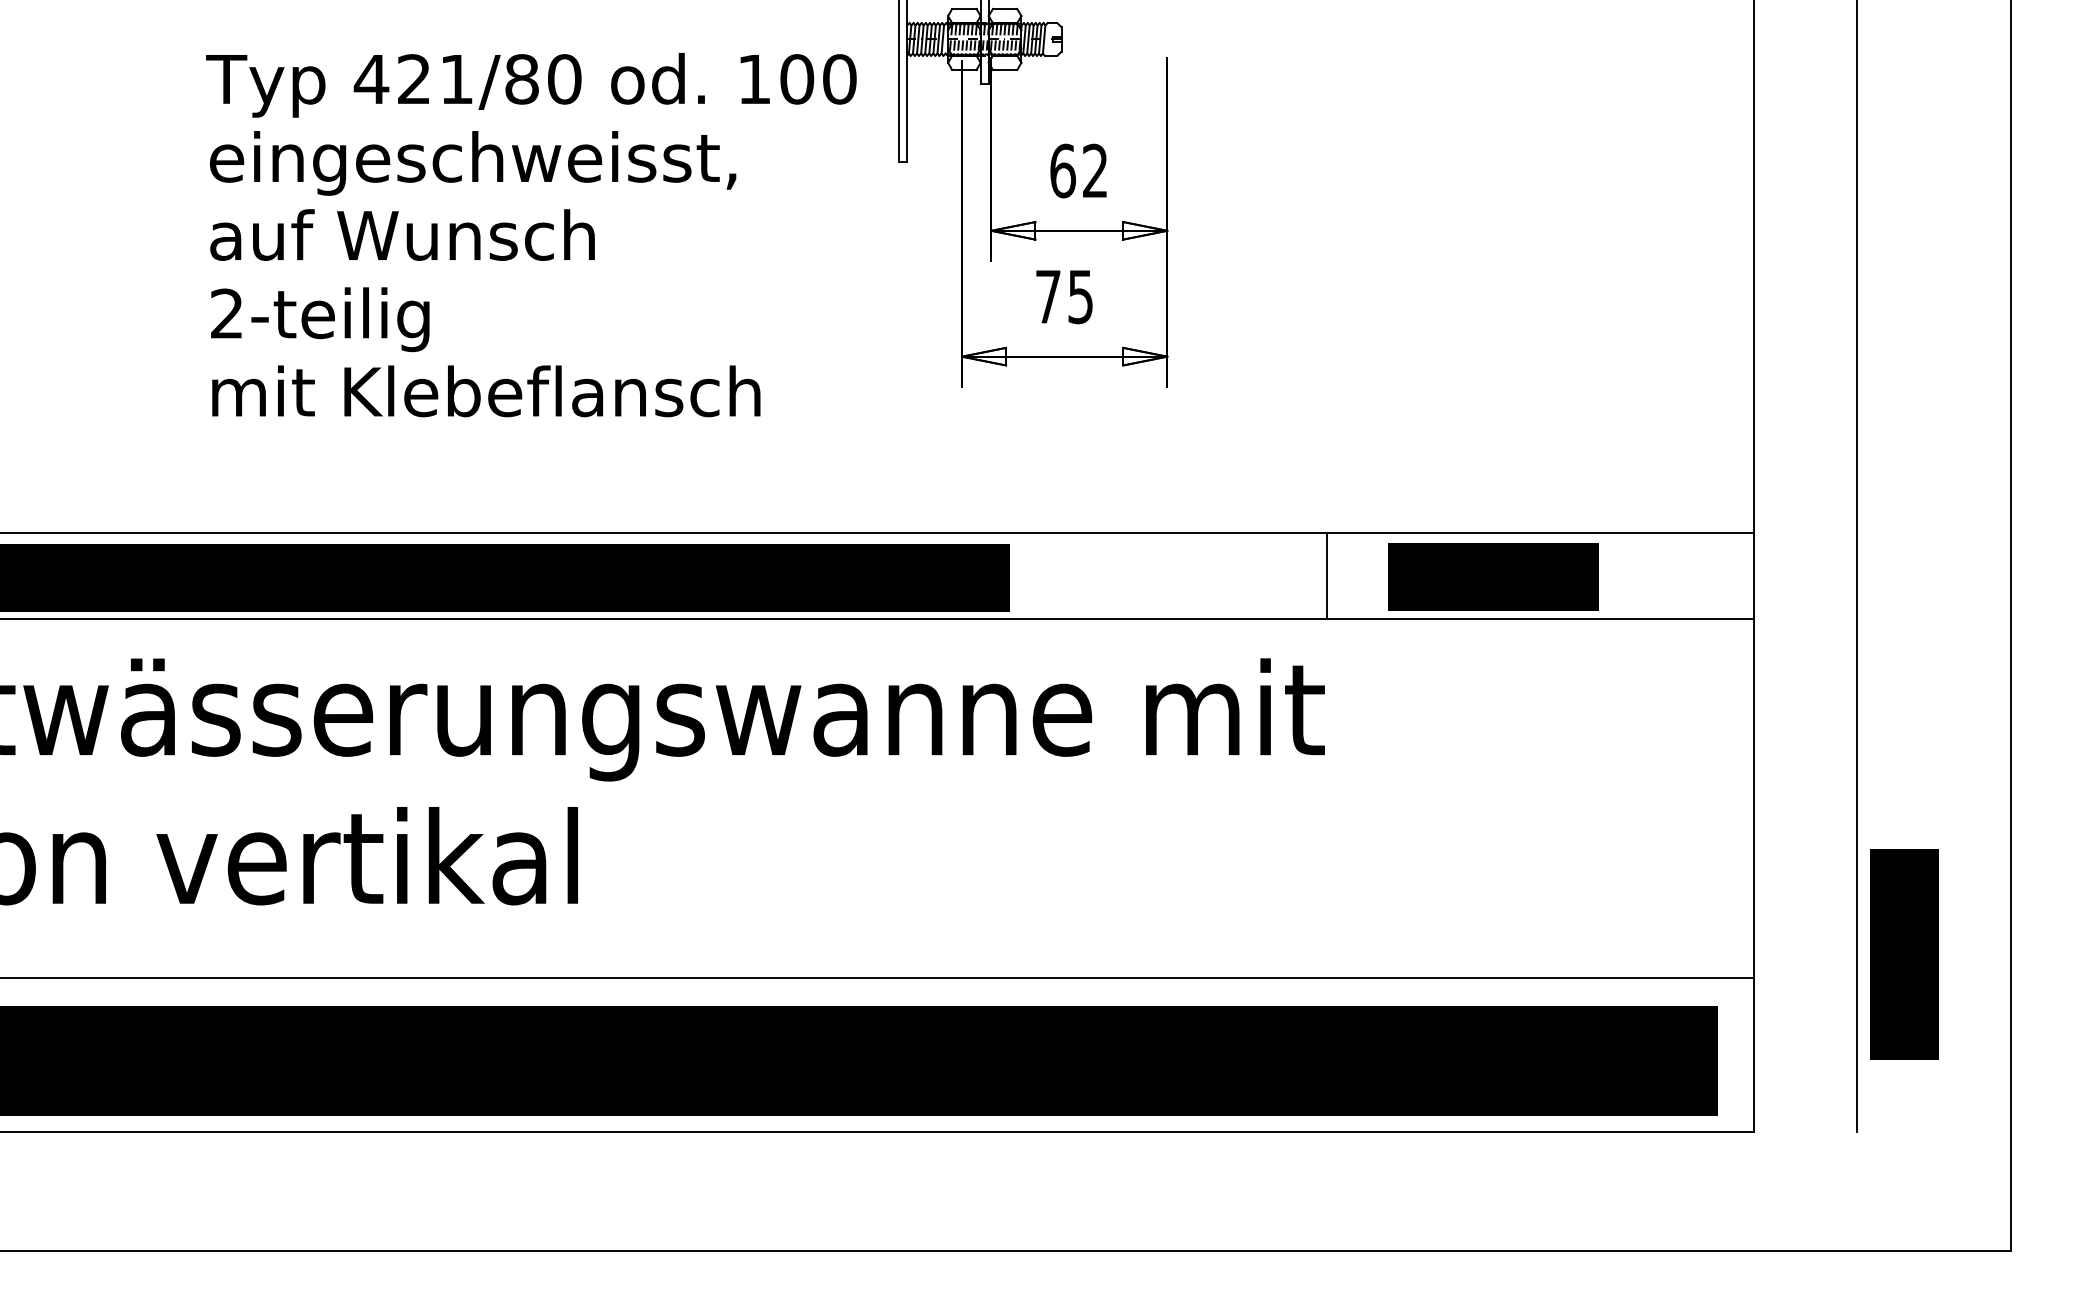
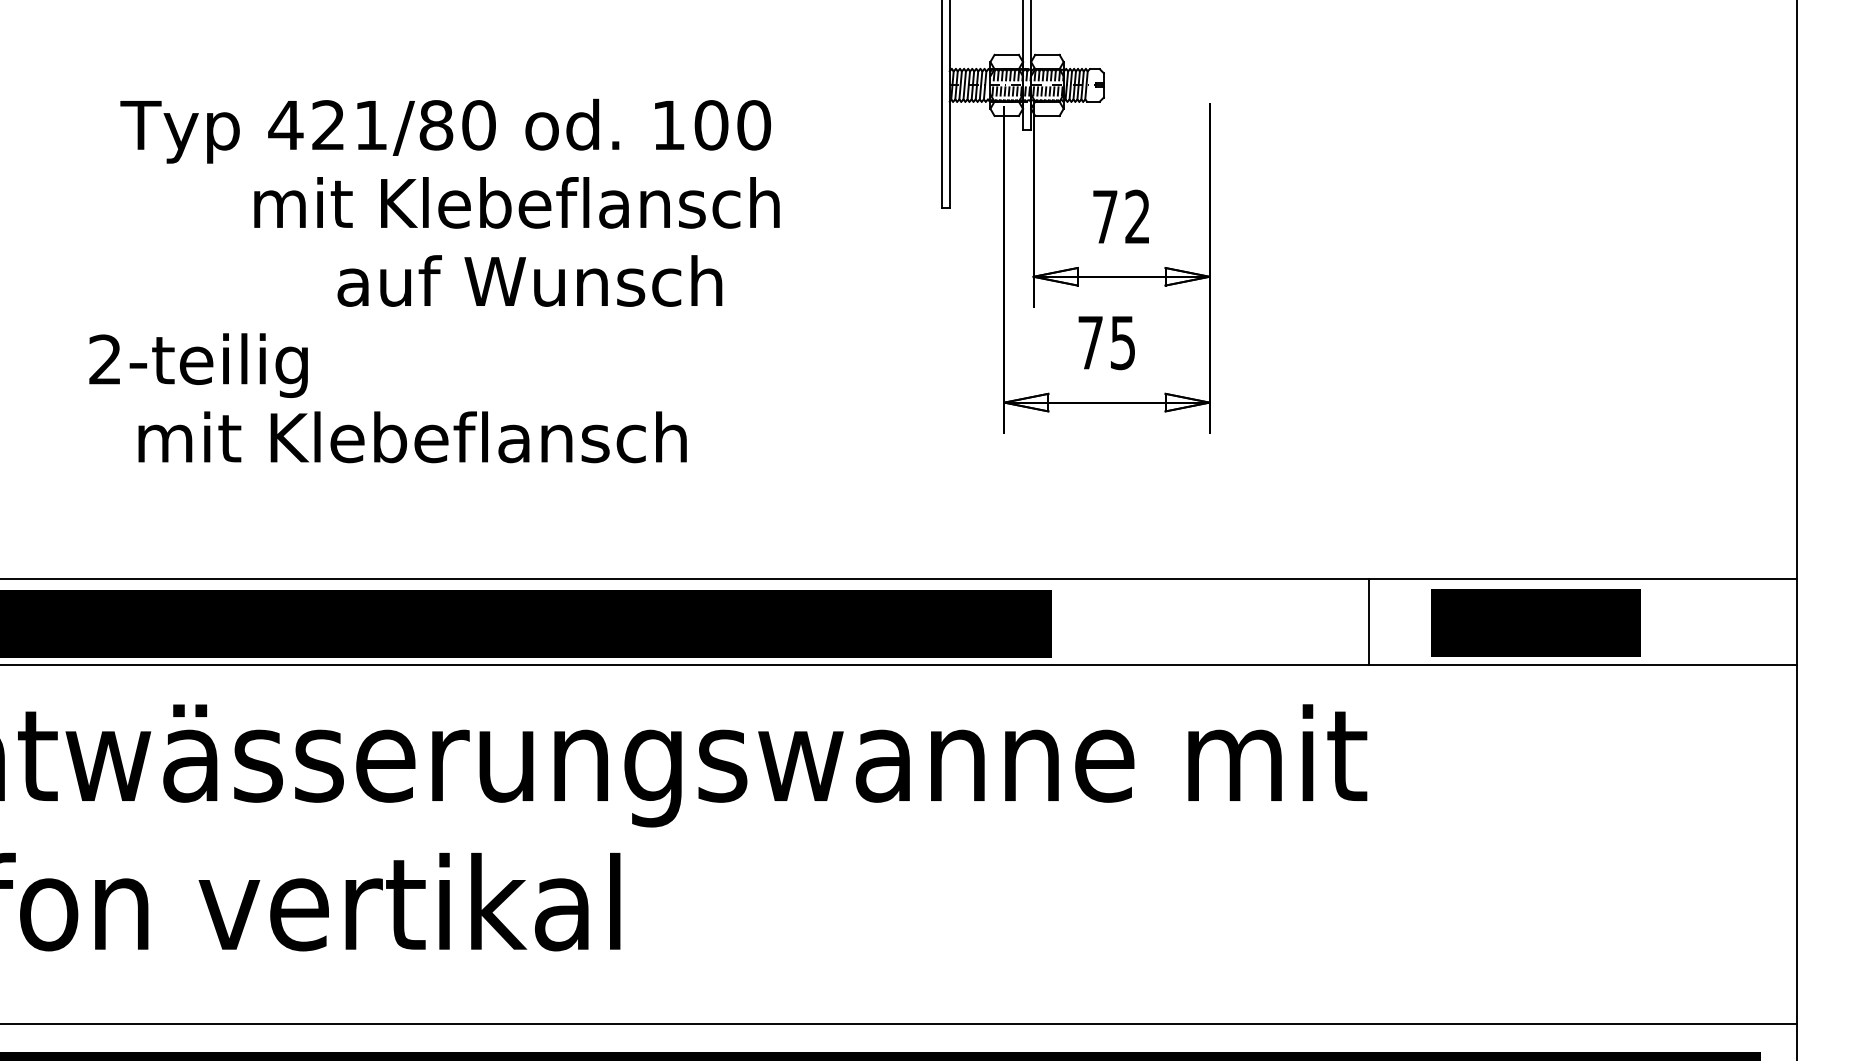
text: (531, 85) -> (445, 131), moved
text: (473, 163) -> (515, 209), eingeschweisst, -> mit Klebeflansch
text: (1063, 170) -> (1105, 216), 62 -> 72
text: (402, 234) -> (529, 280), moved
text: (320, 319) -> (198, 365), moved
text: (486, 391) -> (412, 437), moved

